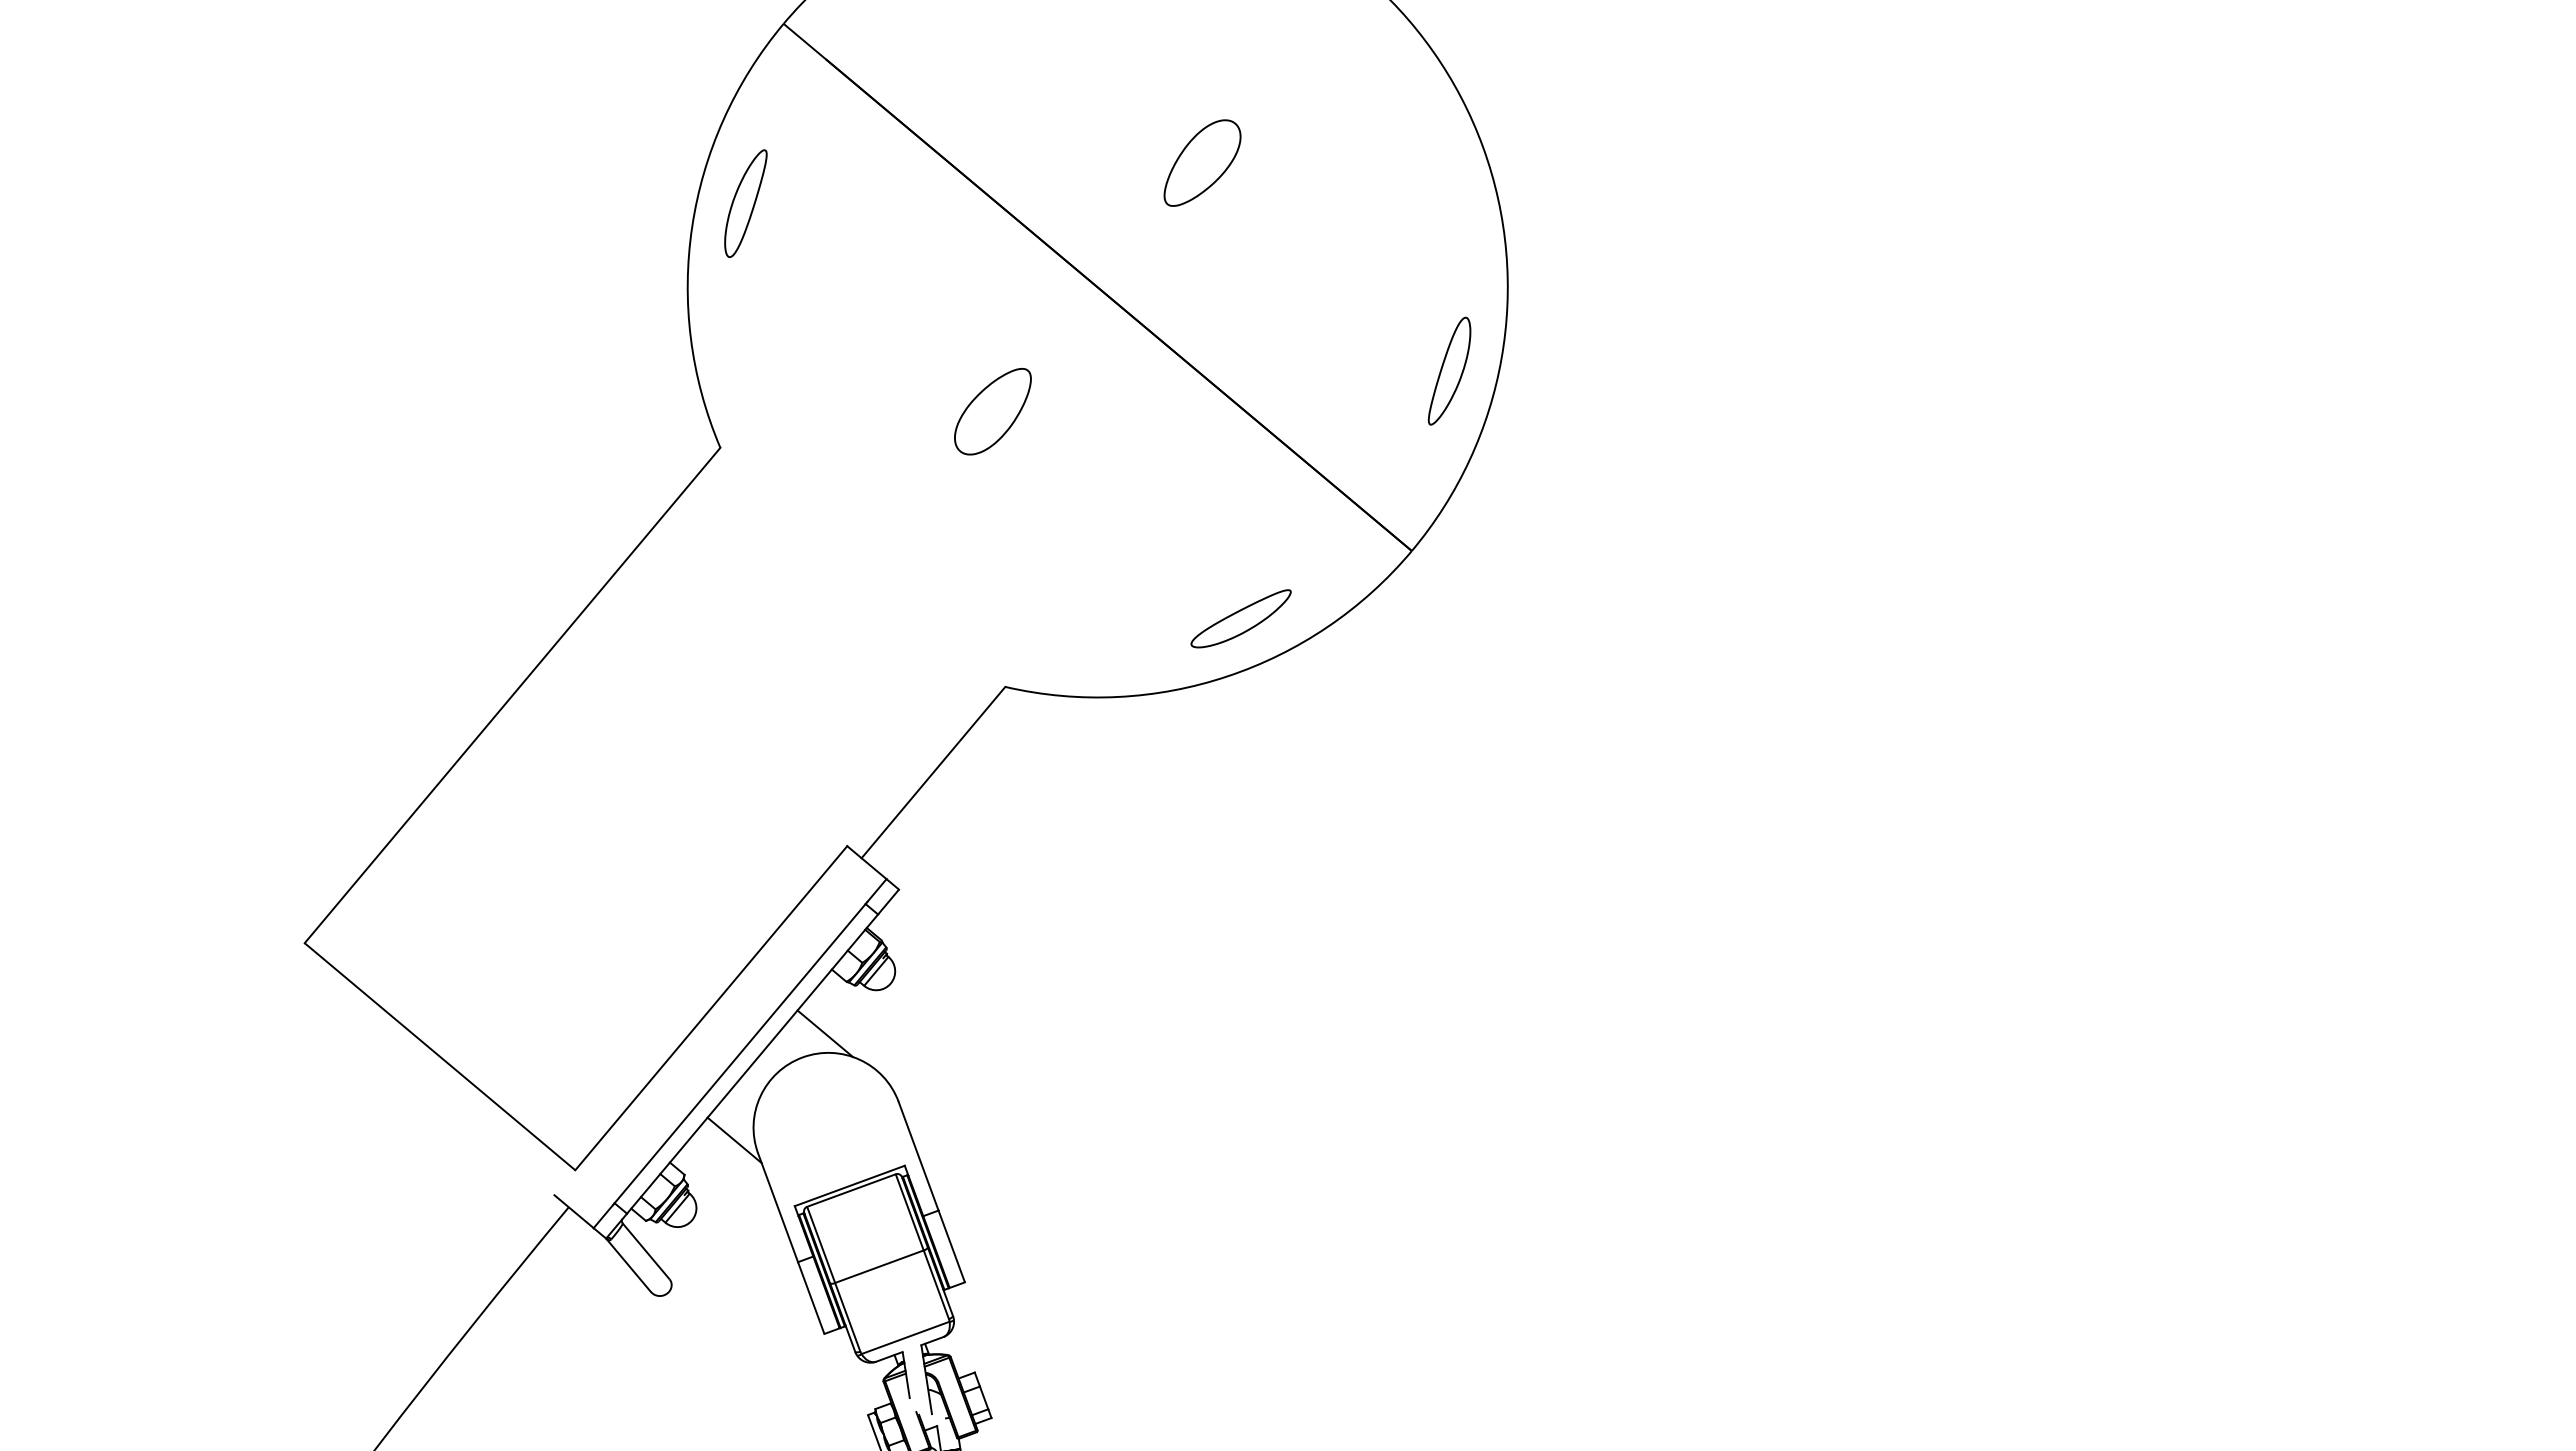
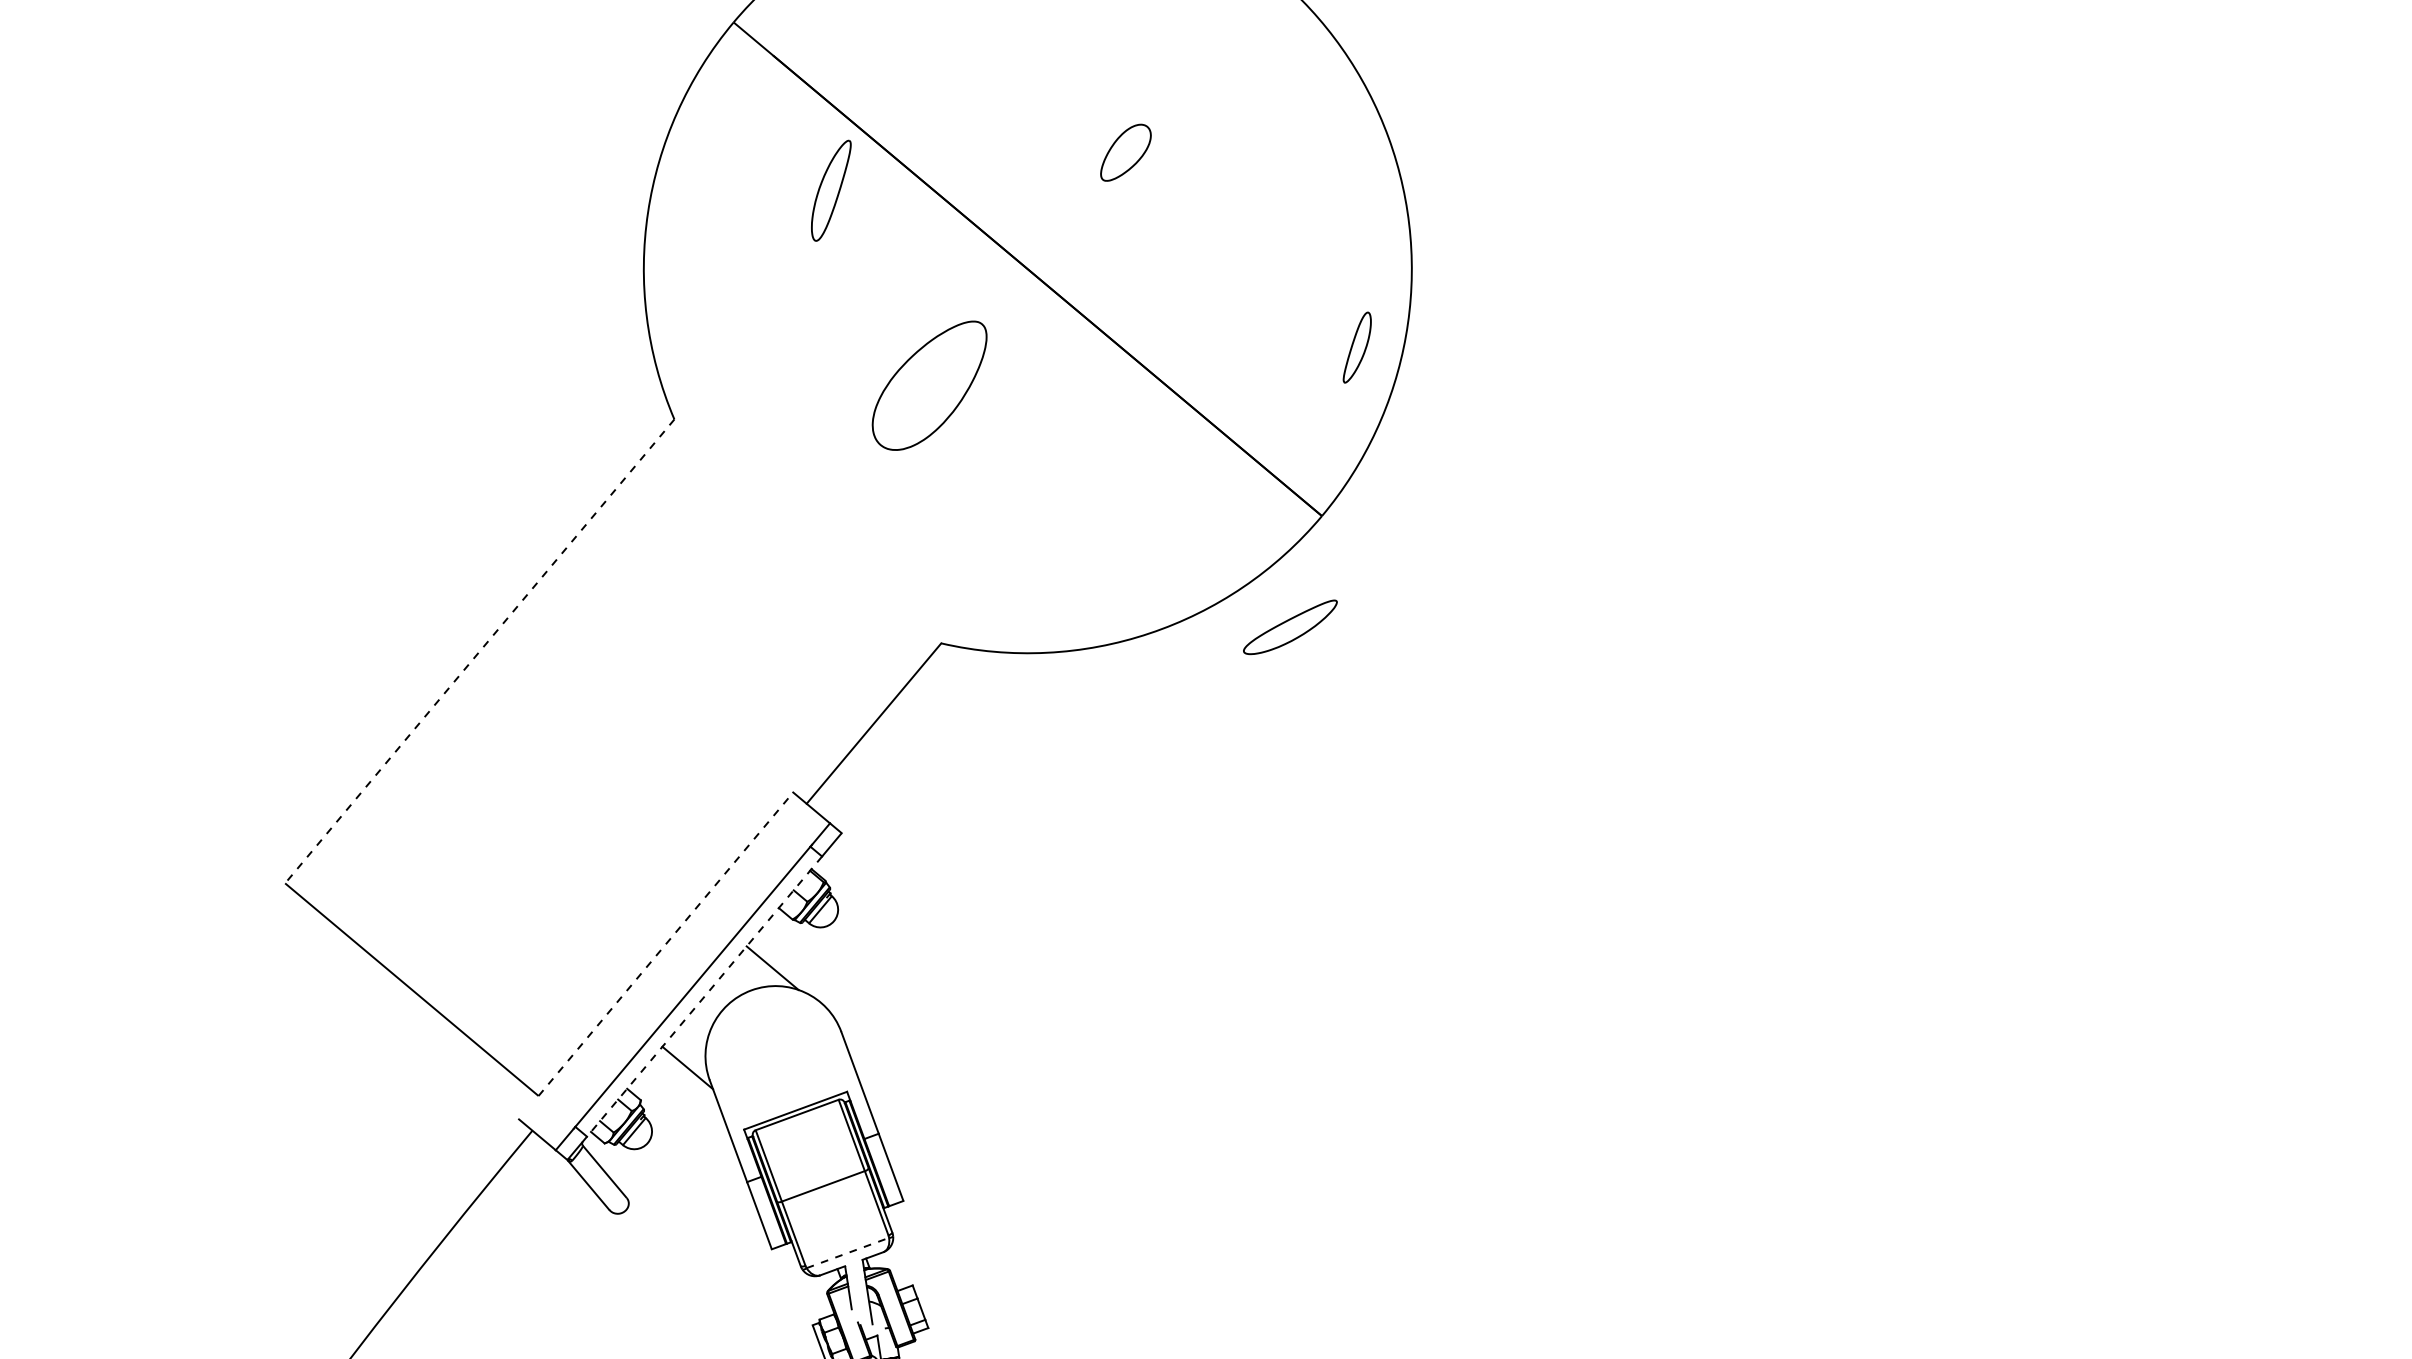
part: (1202, 162) -> (1125, 152), size x0.7
part: (745, 203) -> (830, 190), moved
part: (1449, 370) -> (1357, 347), size x0.7
part: (992, 411) -> (929, 385), size x1.6
part: (1240, 618) -> (1289, 627), moved
line: (512, 695) -> (479, 651), solid -> dashed
line: (711, 1008) -> (666, 944), solid -> dashed
line: (752, 1064) -> (704, 996), solid -> dashed
line: (905, 1337) -> (847, 1252), solid -> dashed

